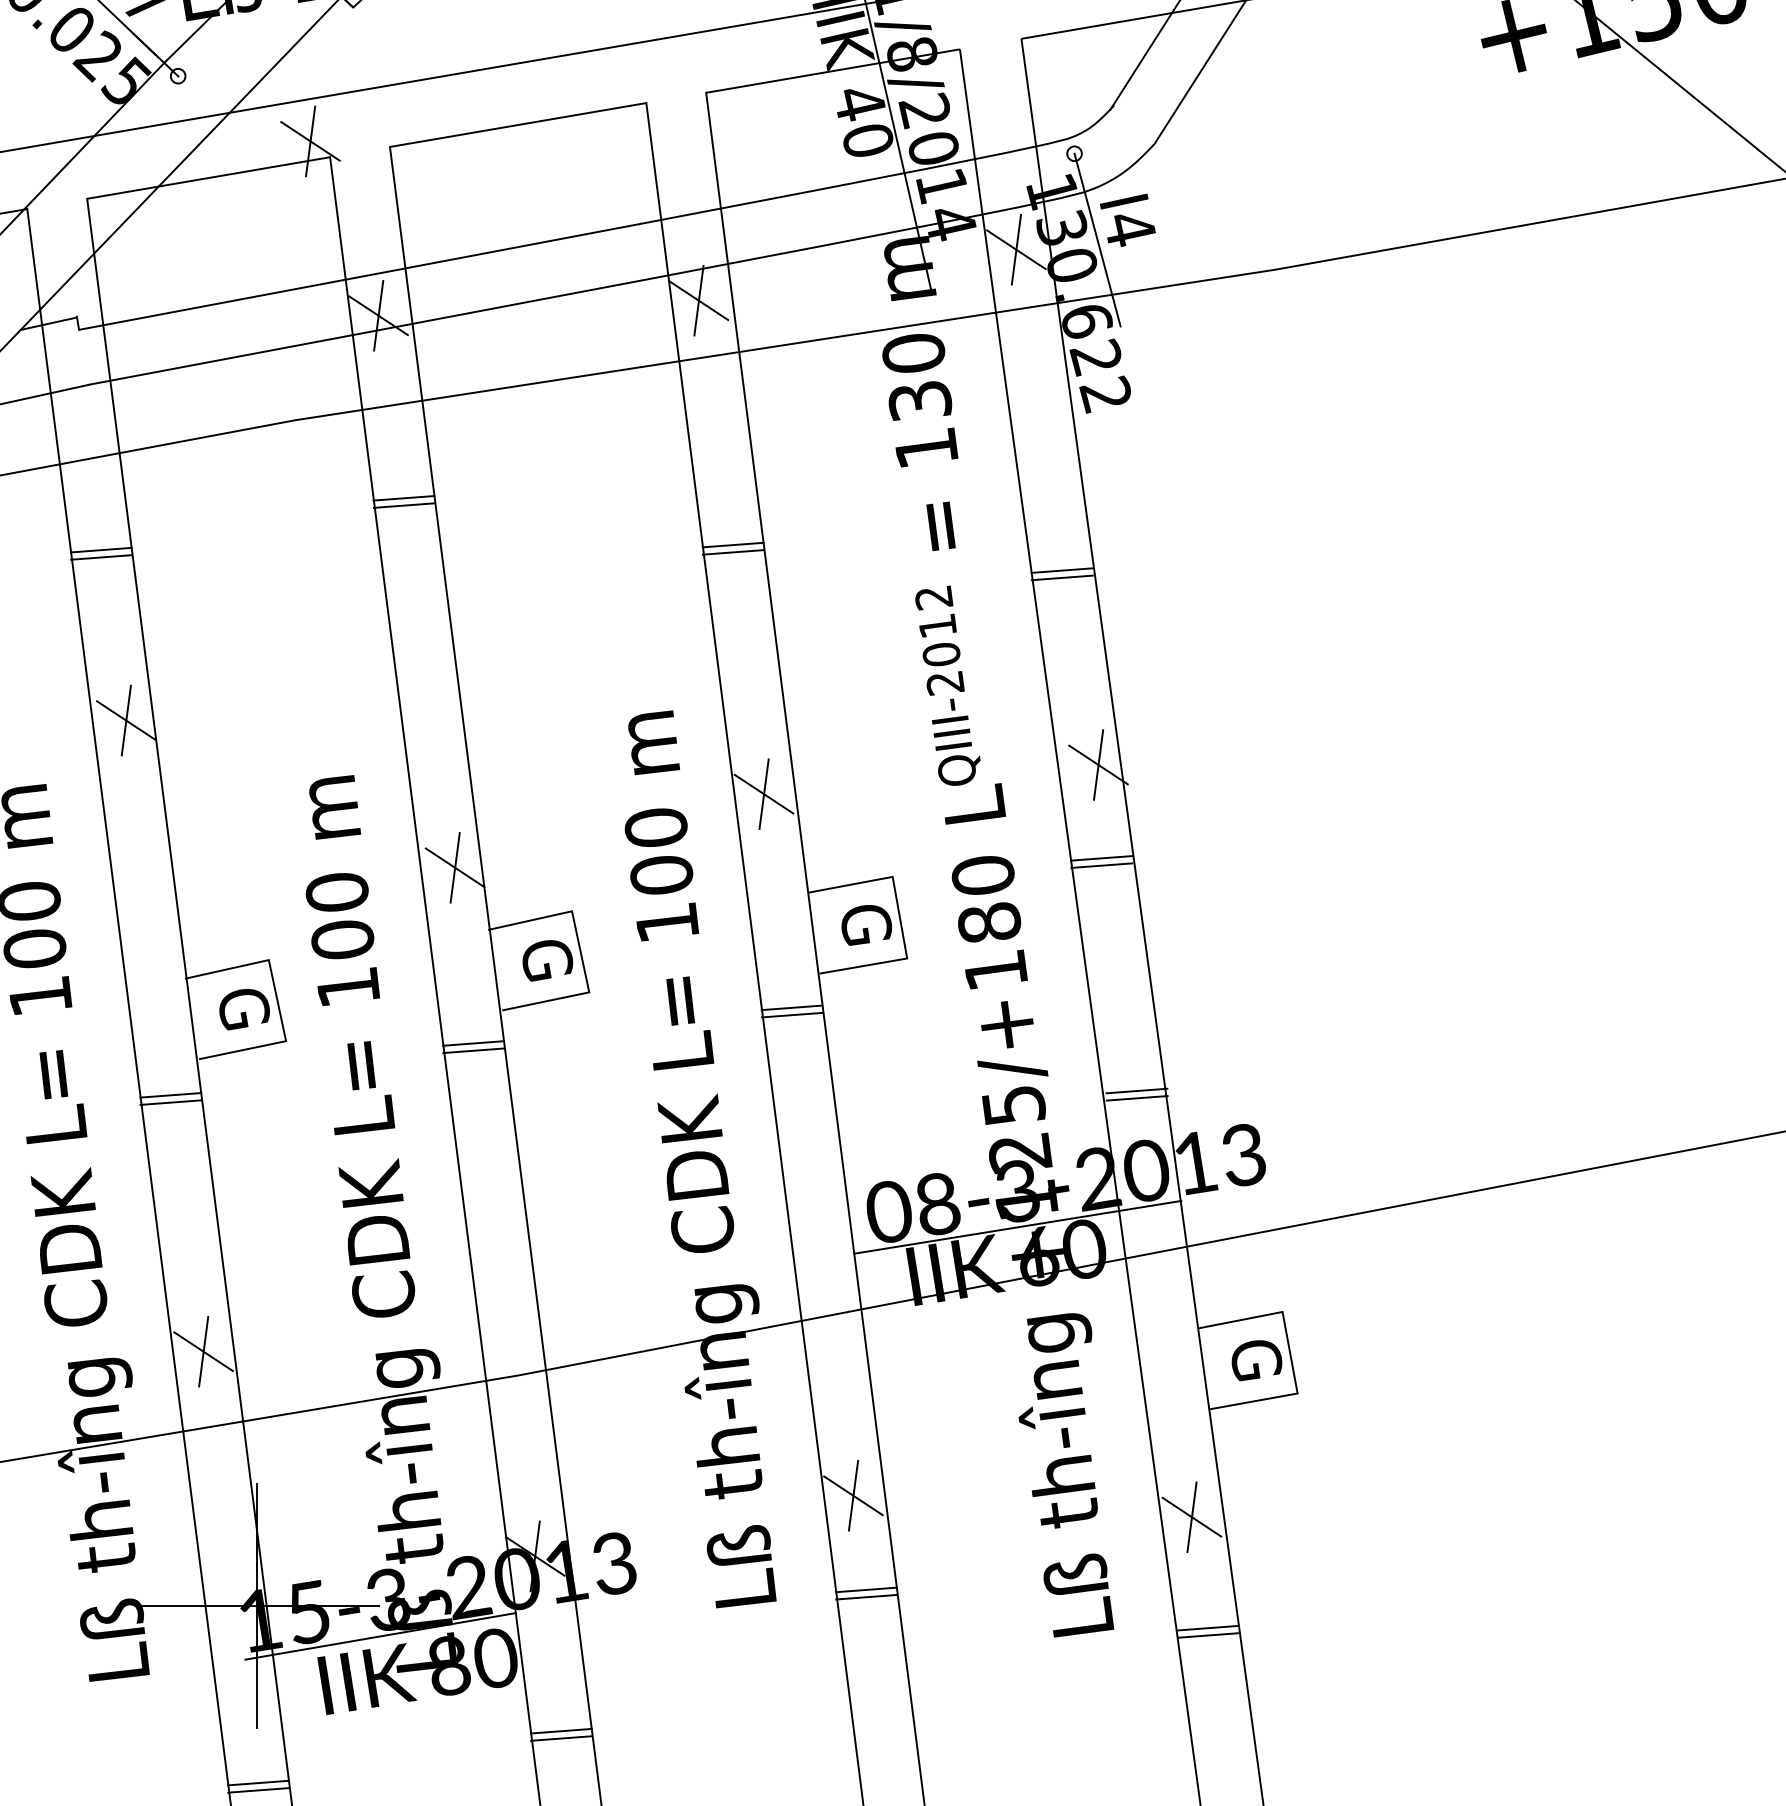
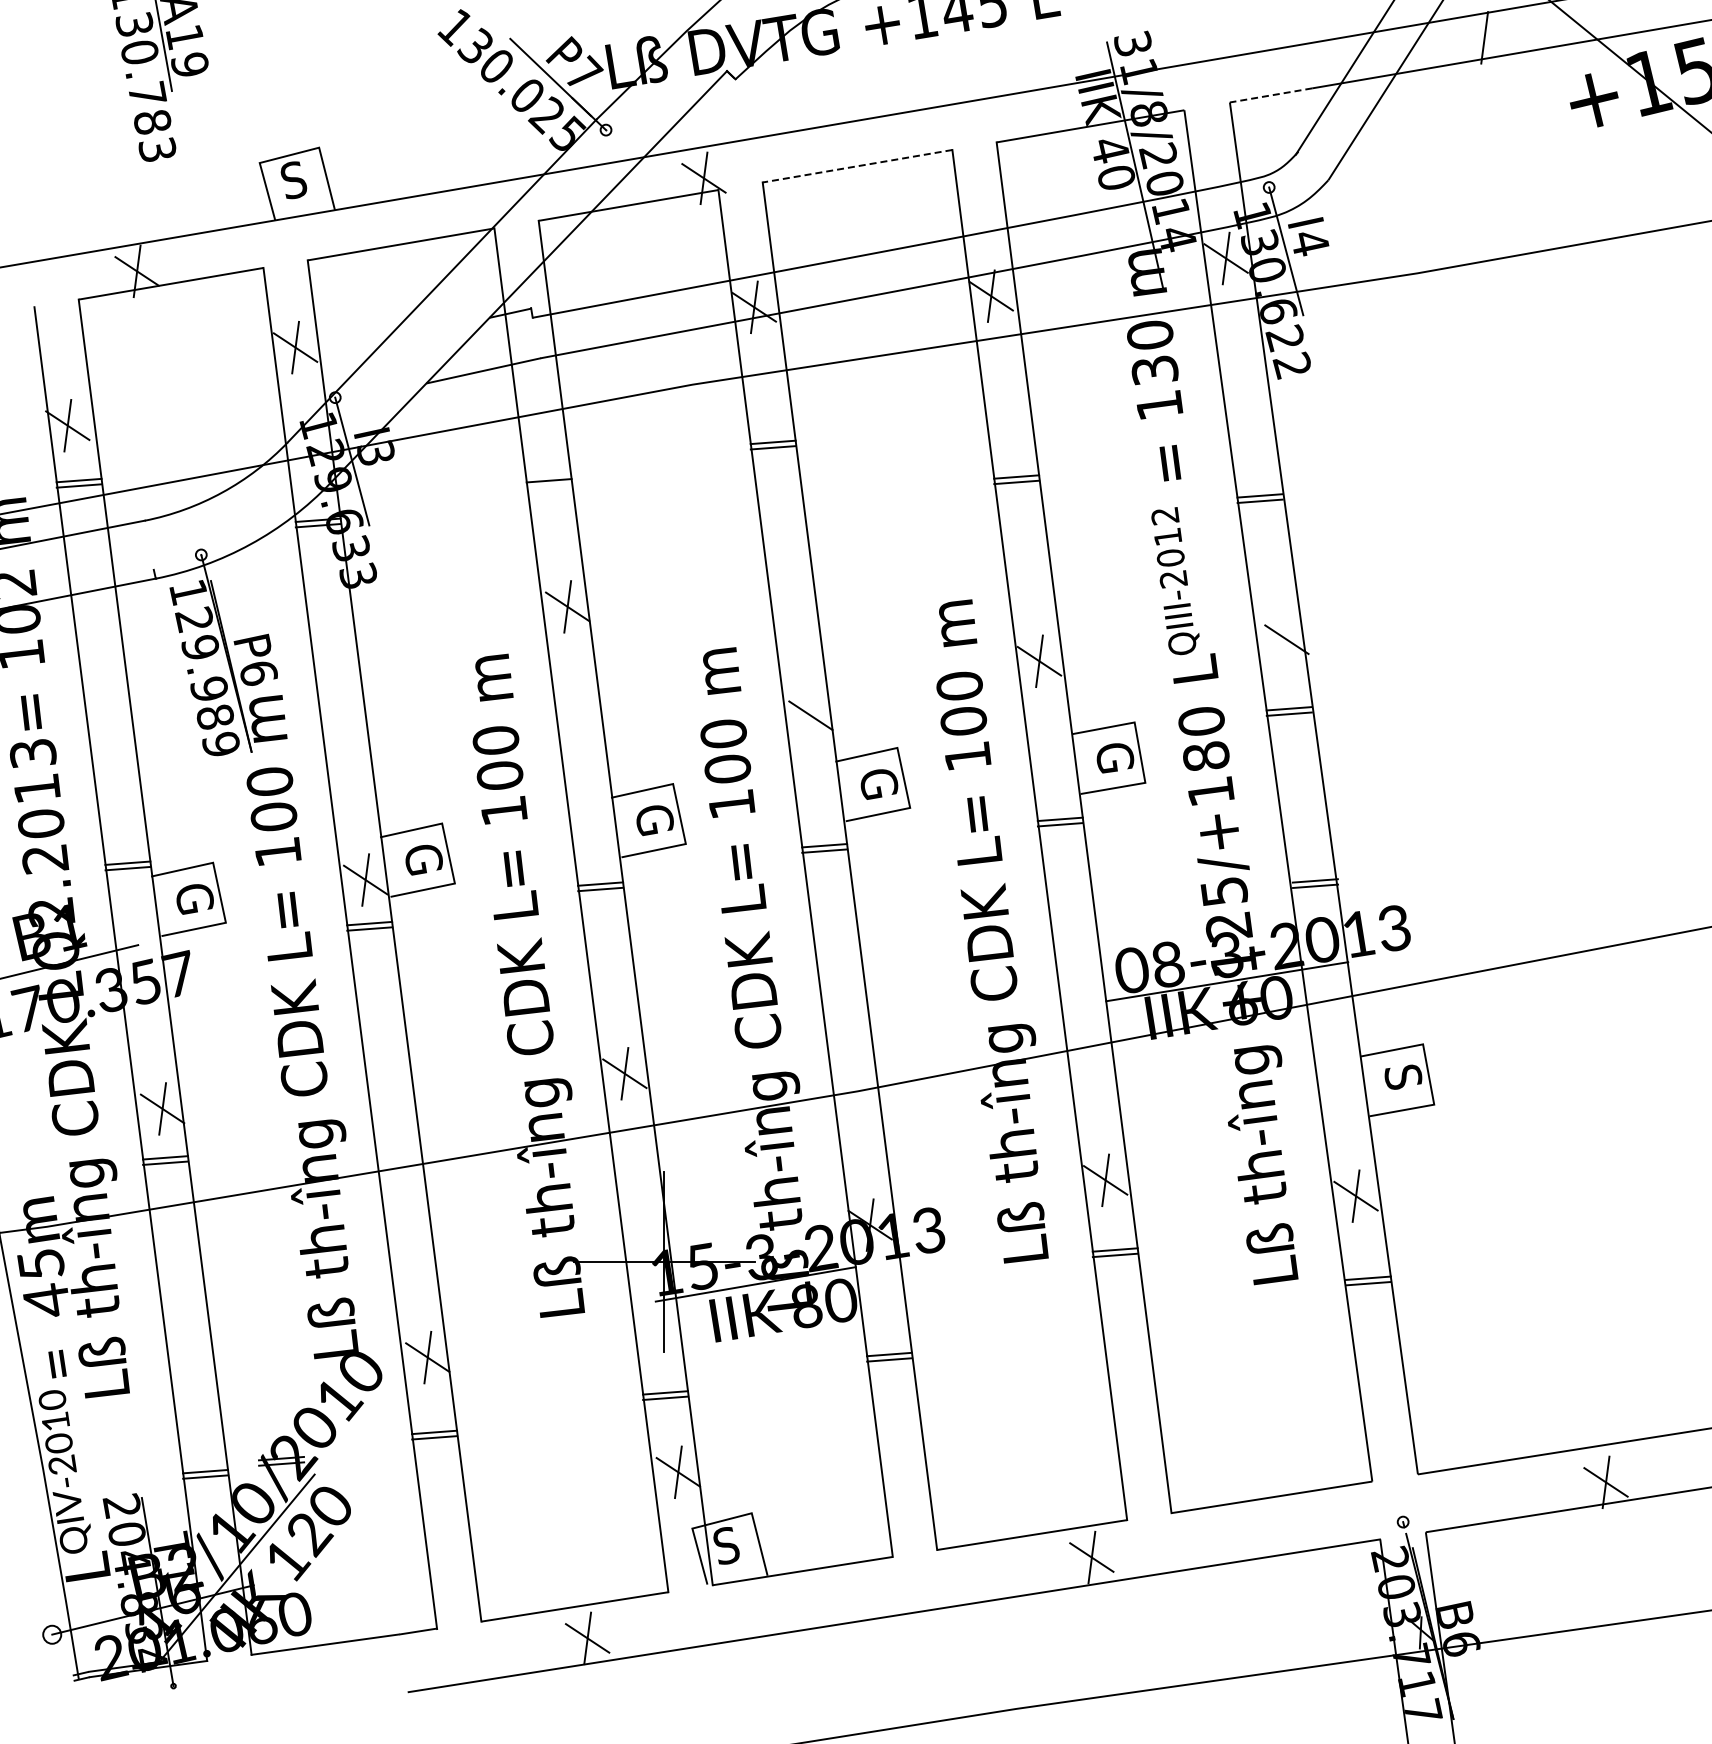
line: (1077, 29) -> (1271, 95), solid -> dashed
line: (518, 125) -> (857, 166), solid -> dashed
line: (100, 556) -> (548, 485), removed
line: (1097, 764) -> (1286, 639), removed
line: (454, 867) -> (810, 715), removed
text: (1256, 1359) -> (1403, 1079), G -> S

